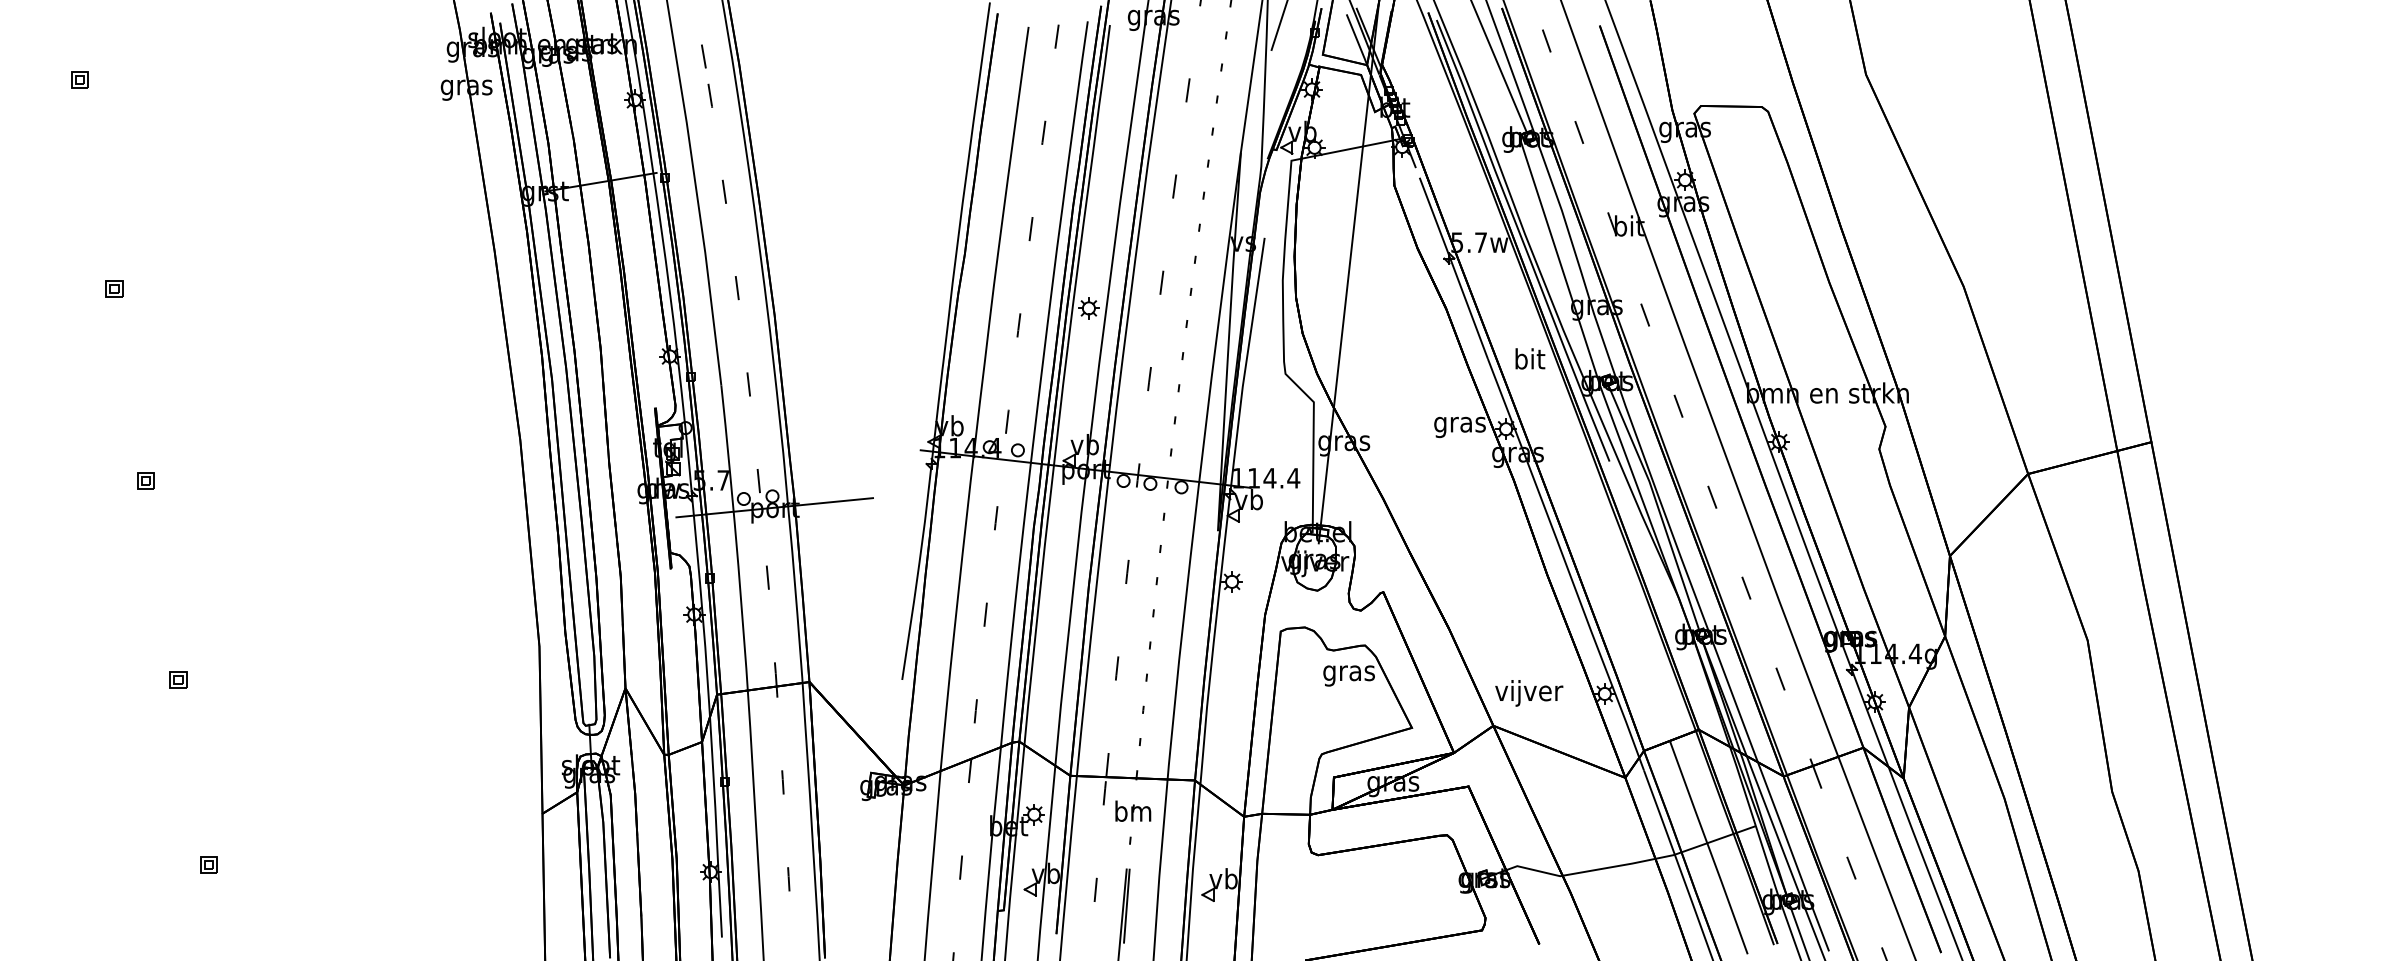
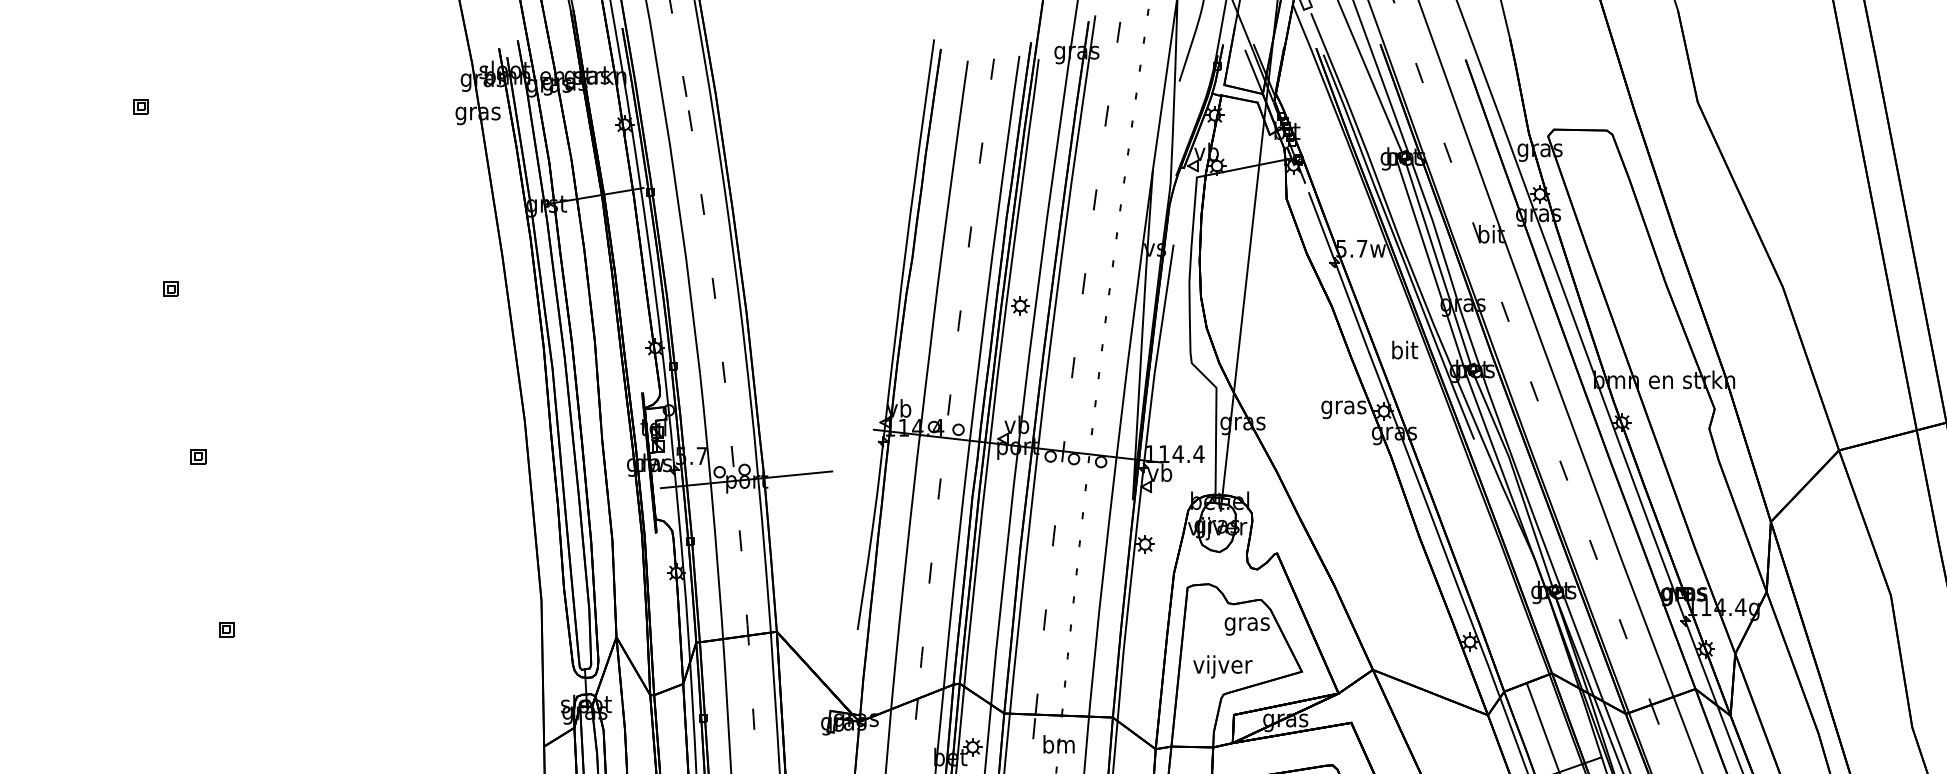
line: (1567, 258) -> (1437, 262), added
text: (1529, 693) -> (1223, 667), moved

